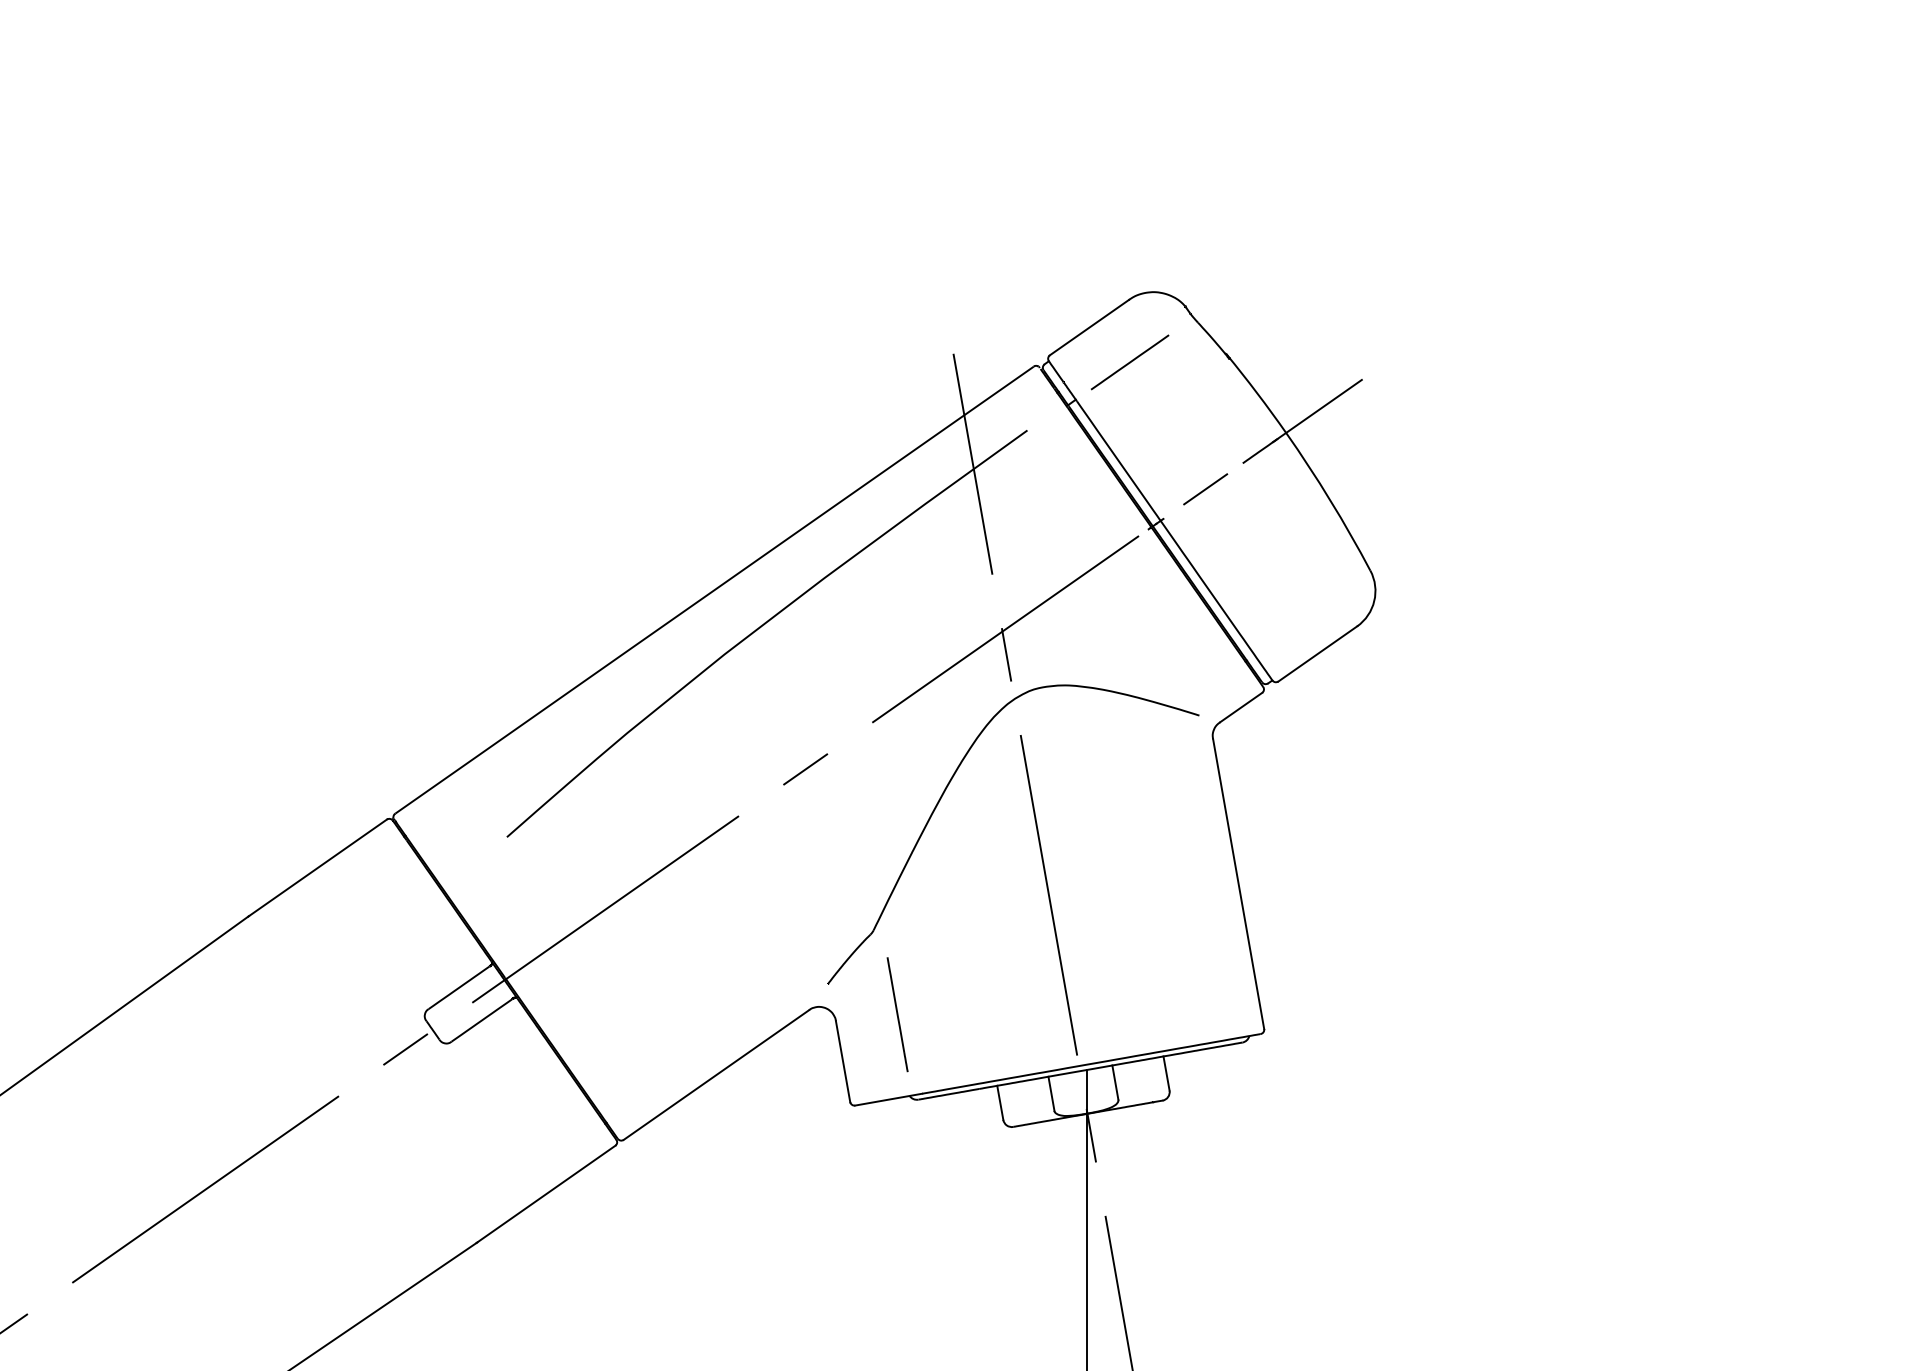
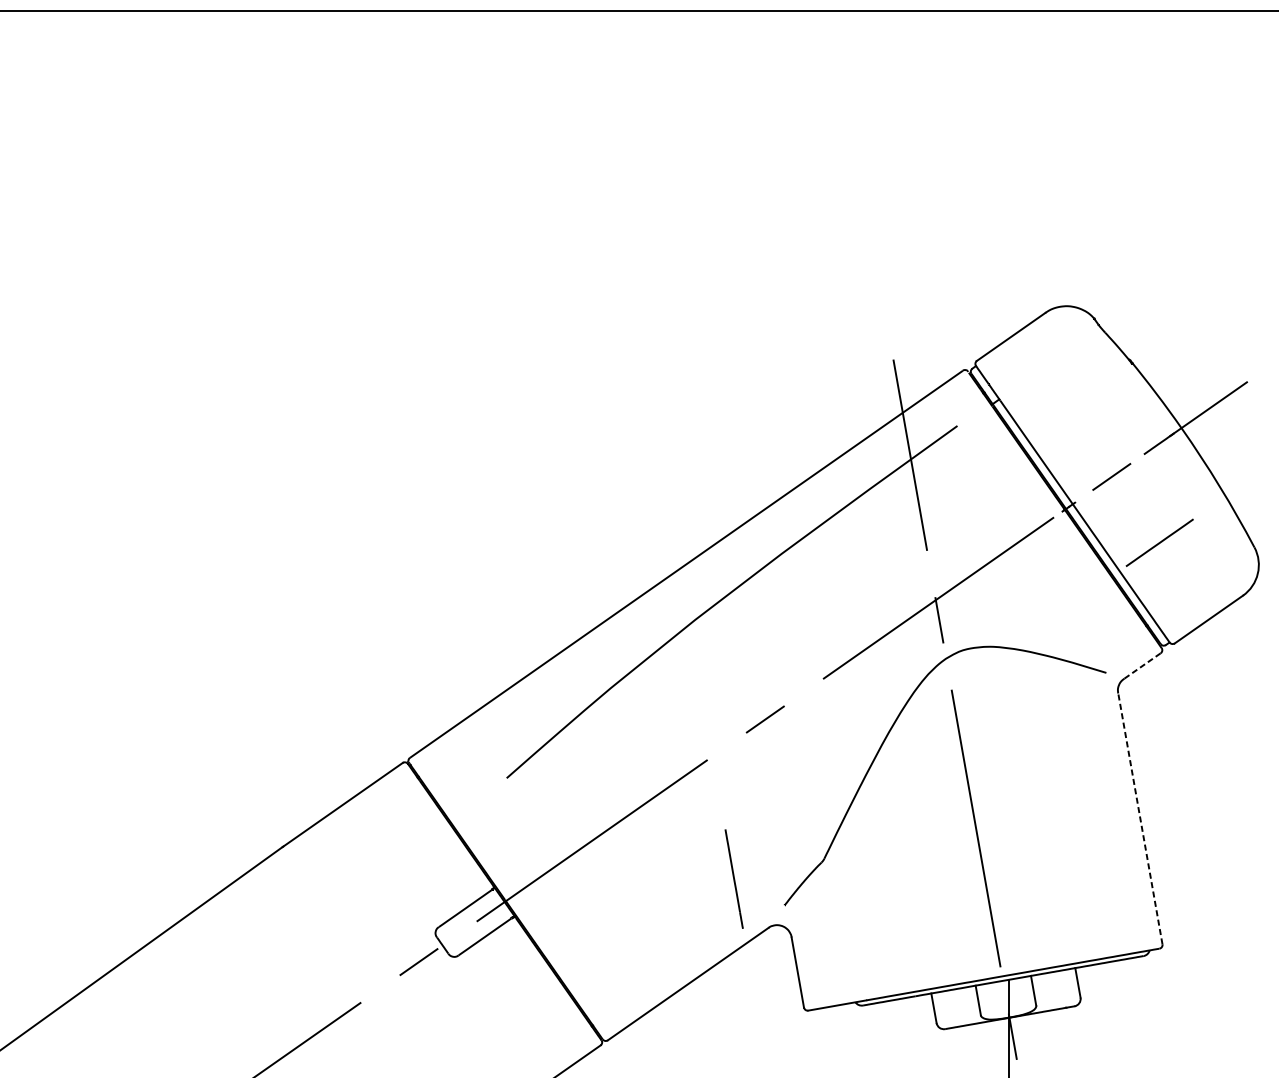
line: (1130, 362) -> (1160, 542), moved
line: (1241, 707) -> (1142, 665), solid -> dashed
line: (1238, 883) -> (1140, 818), solid -> dashed
line: (897, 1014) -> (734, 878), moved

